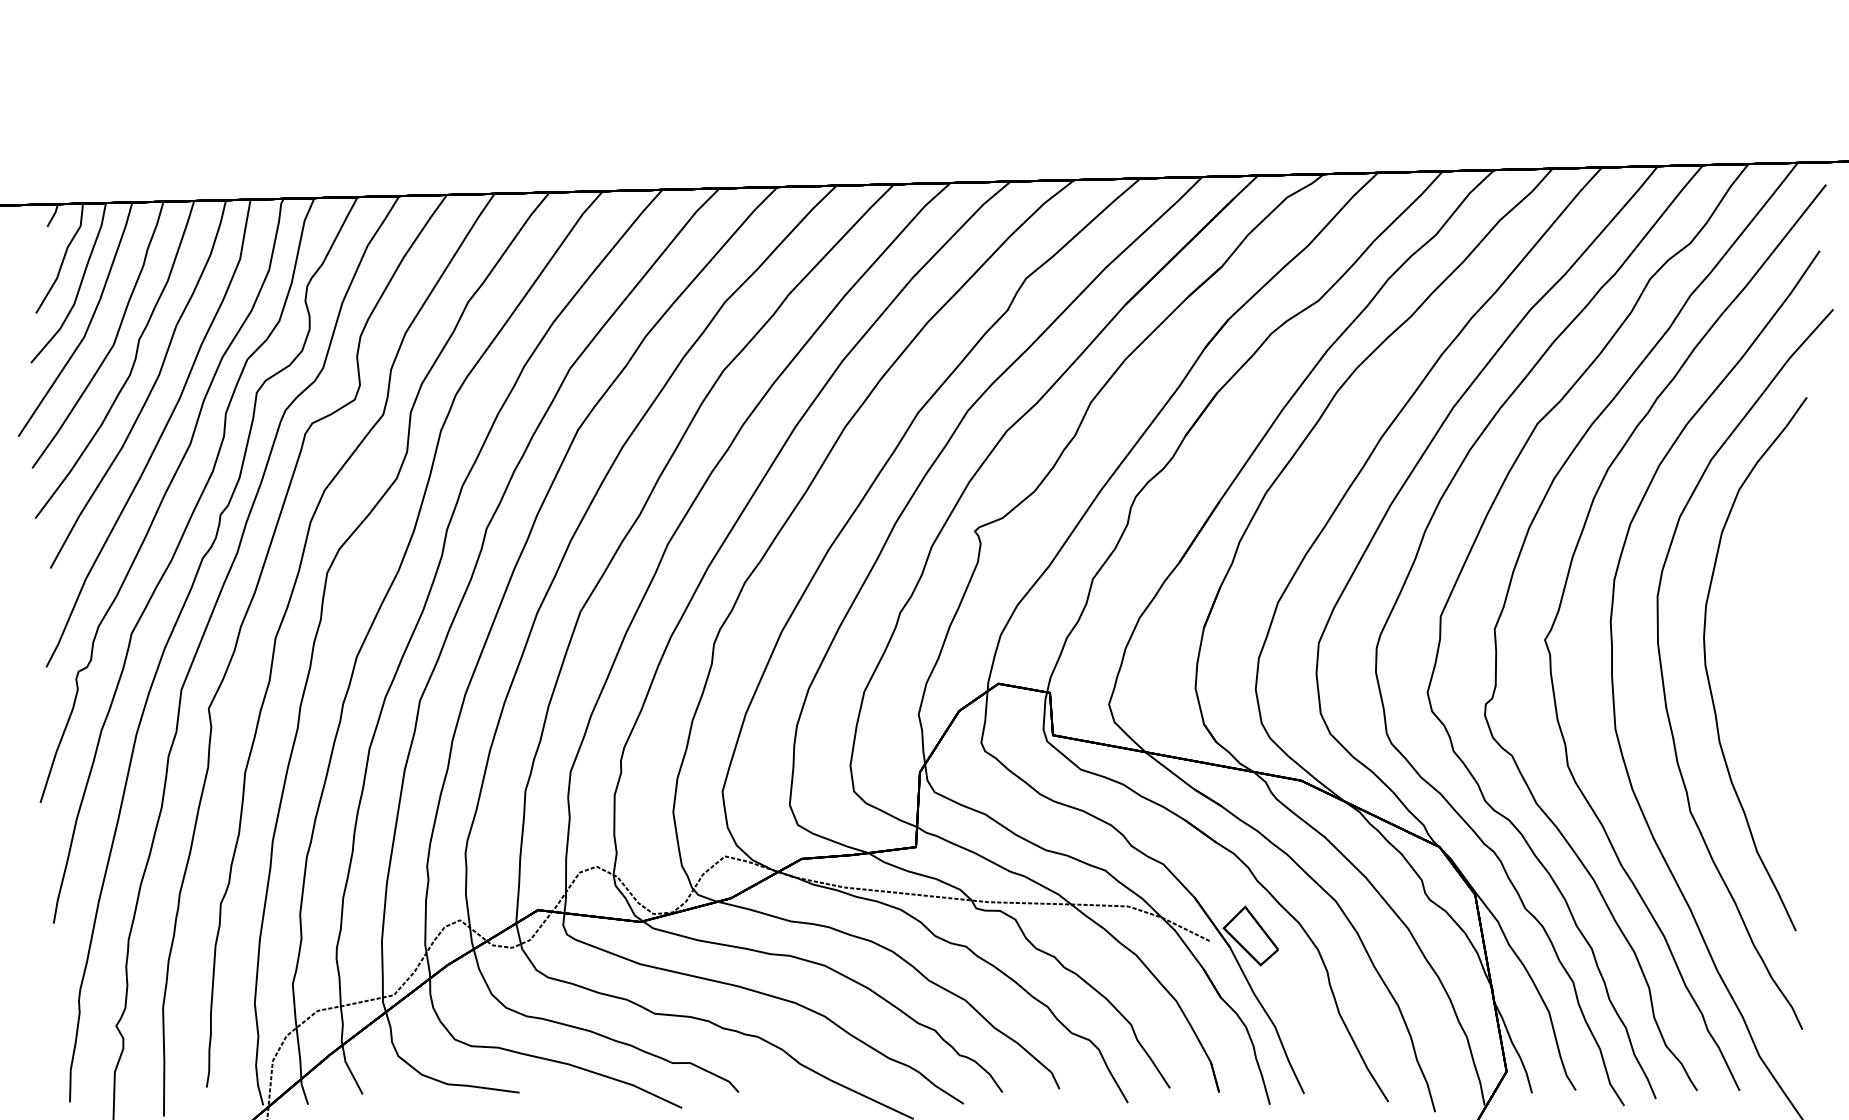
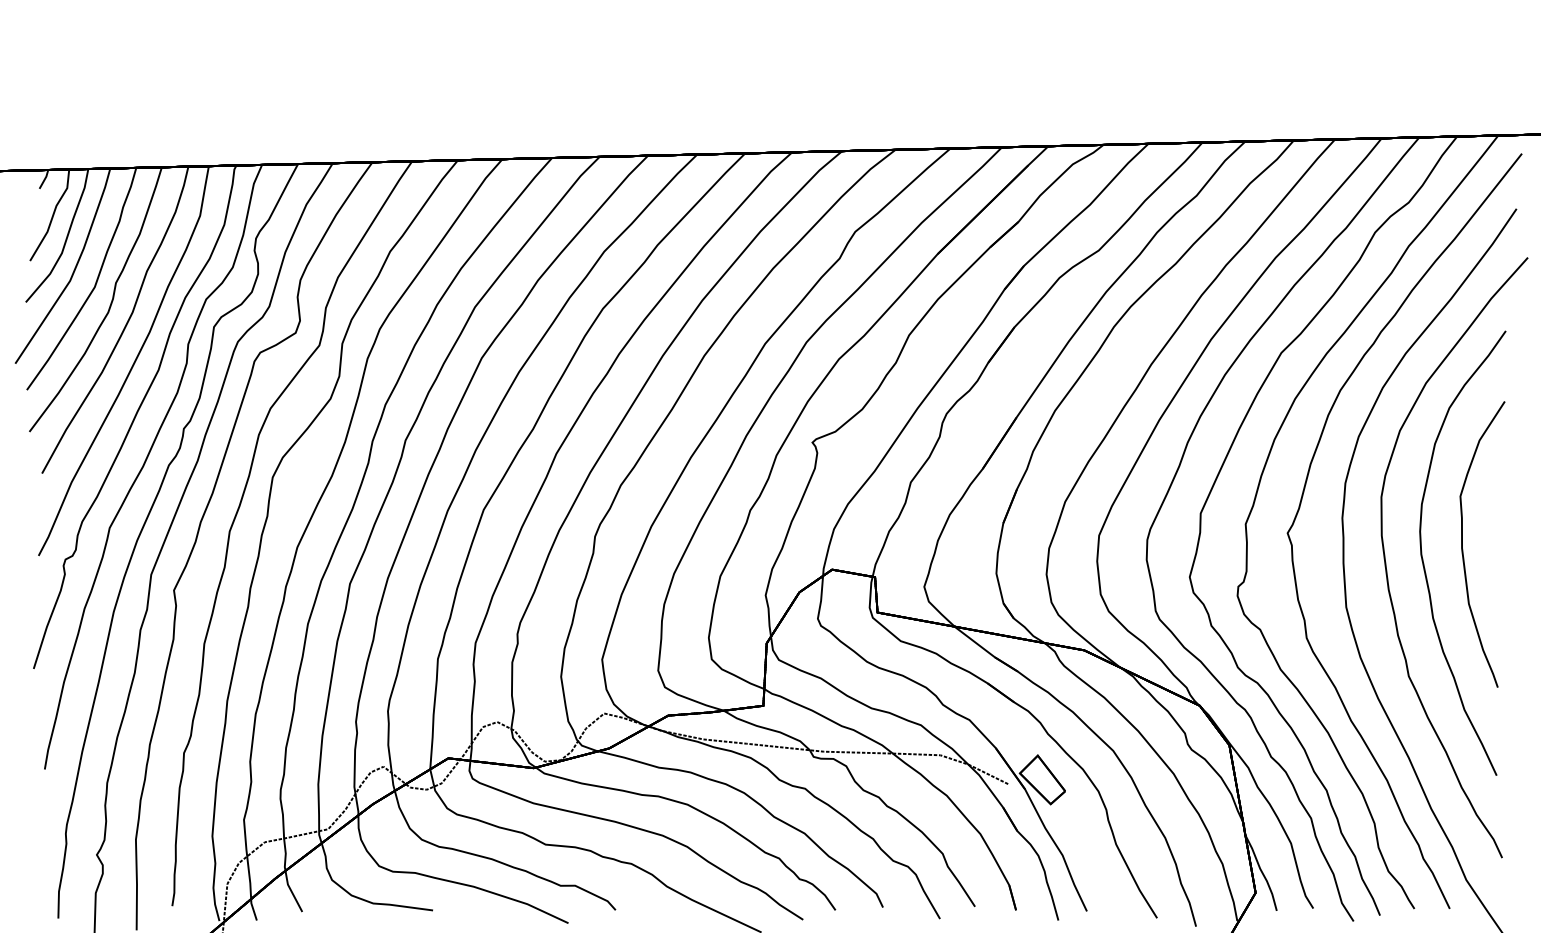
curve: (1755, 653) -> (1463, 544), added

